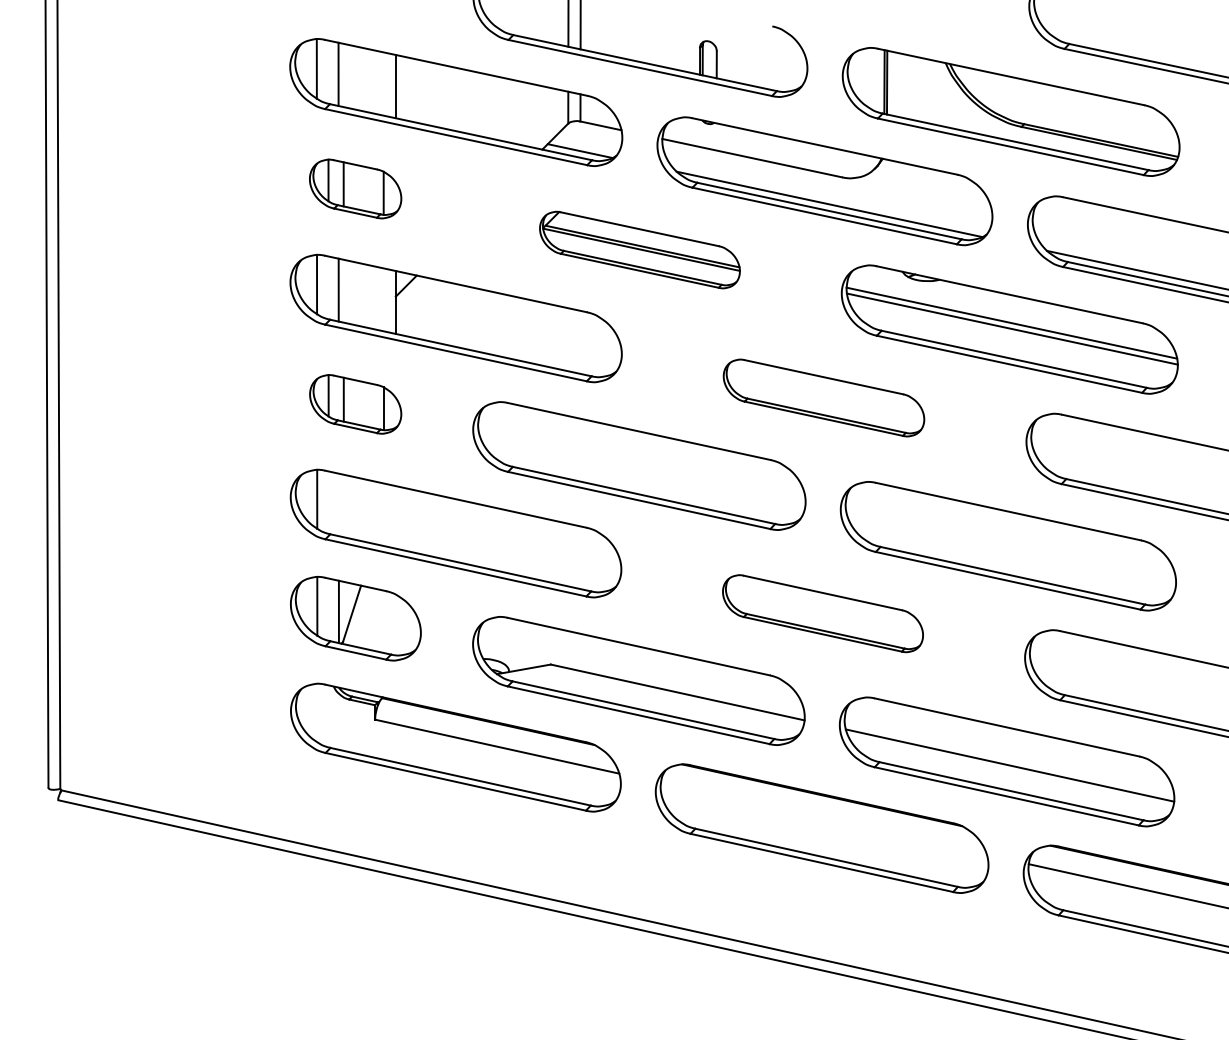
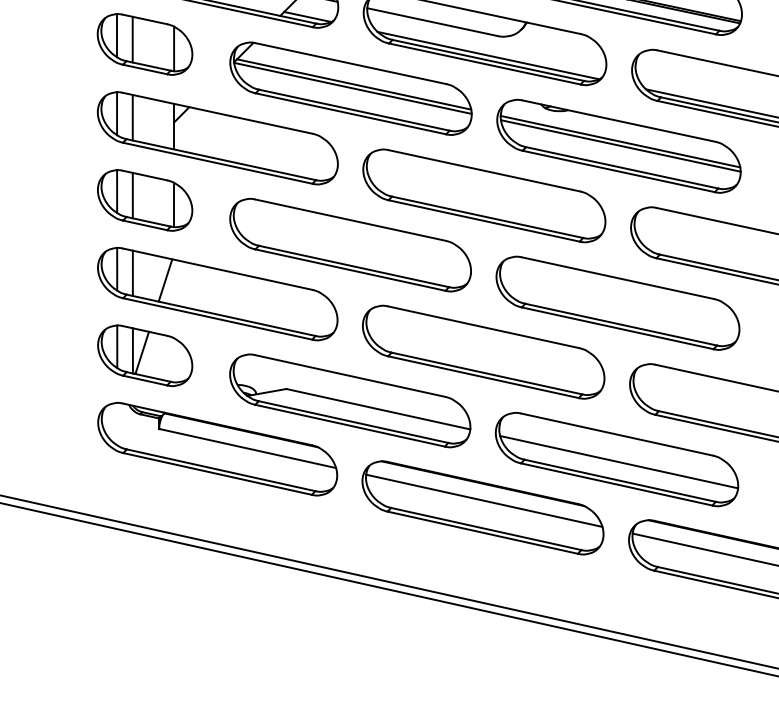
part: (355, 188) -> (144, 44), size x1.43
part: (639, 249) -> (350, 88), size x1.67
part: (823, 397) -> (483, 195), size x1.67
part: (355, 404) -> (144, 200), size x1.43
line: (338, 504) -> (132, 273), added
line: (383, 514) -> (165, 280), added
part: (822, 613) -> (483, 352), size x1.67
line: (823, 818) -> (483, 500), added

